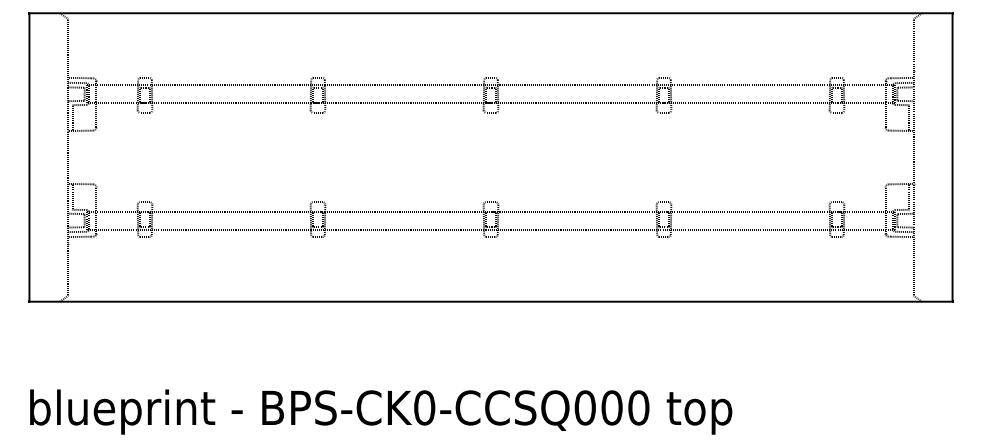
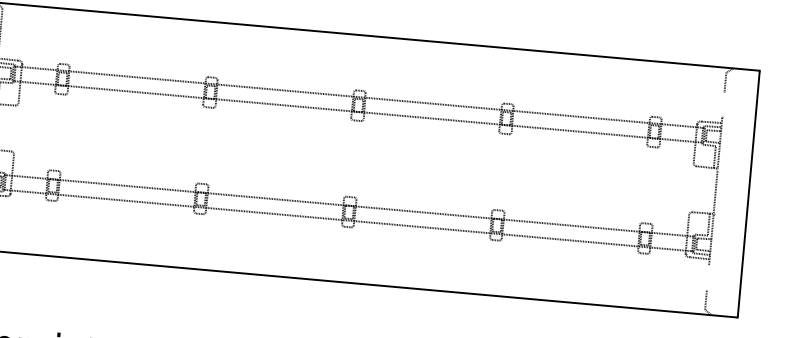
line: (913, 56) -> (723, 104), removed
line: (913, 257) -> (707, 276), removed

